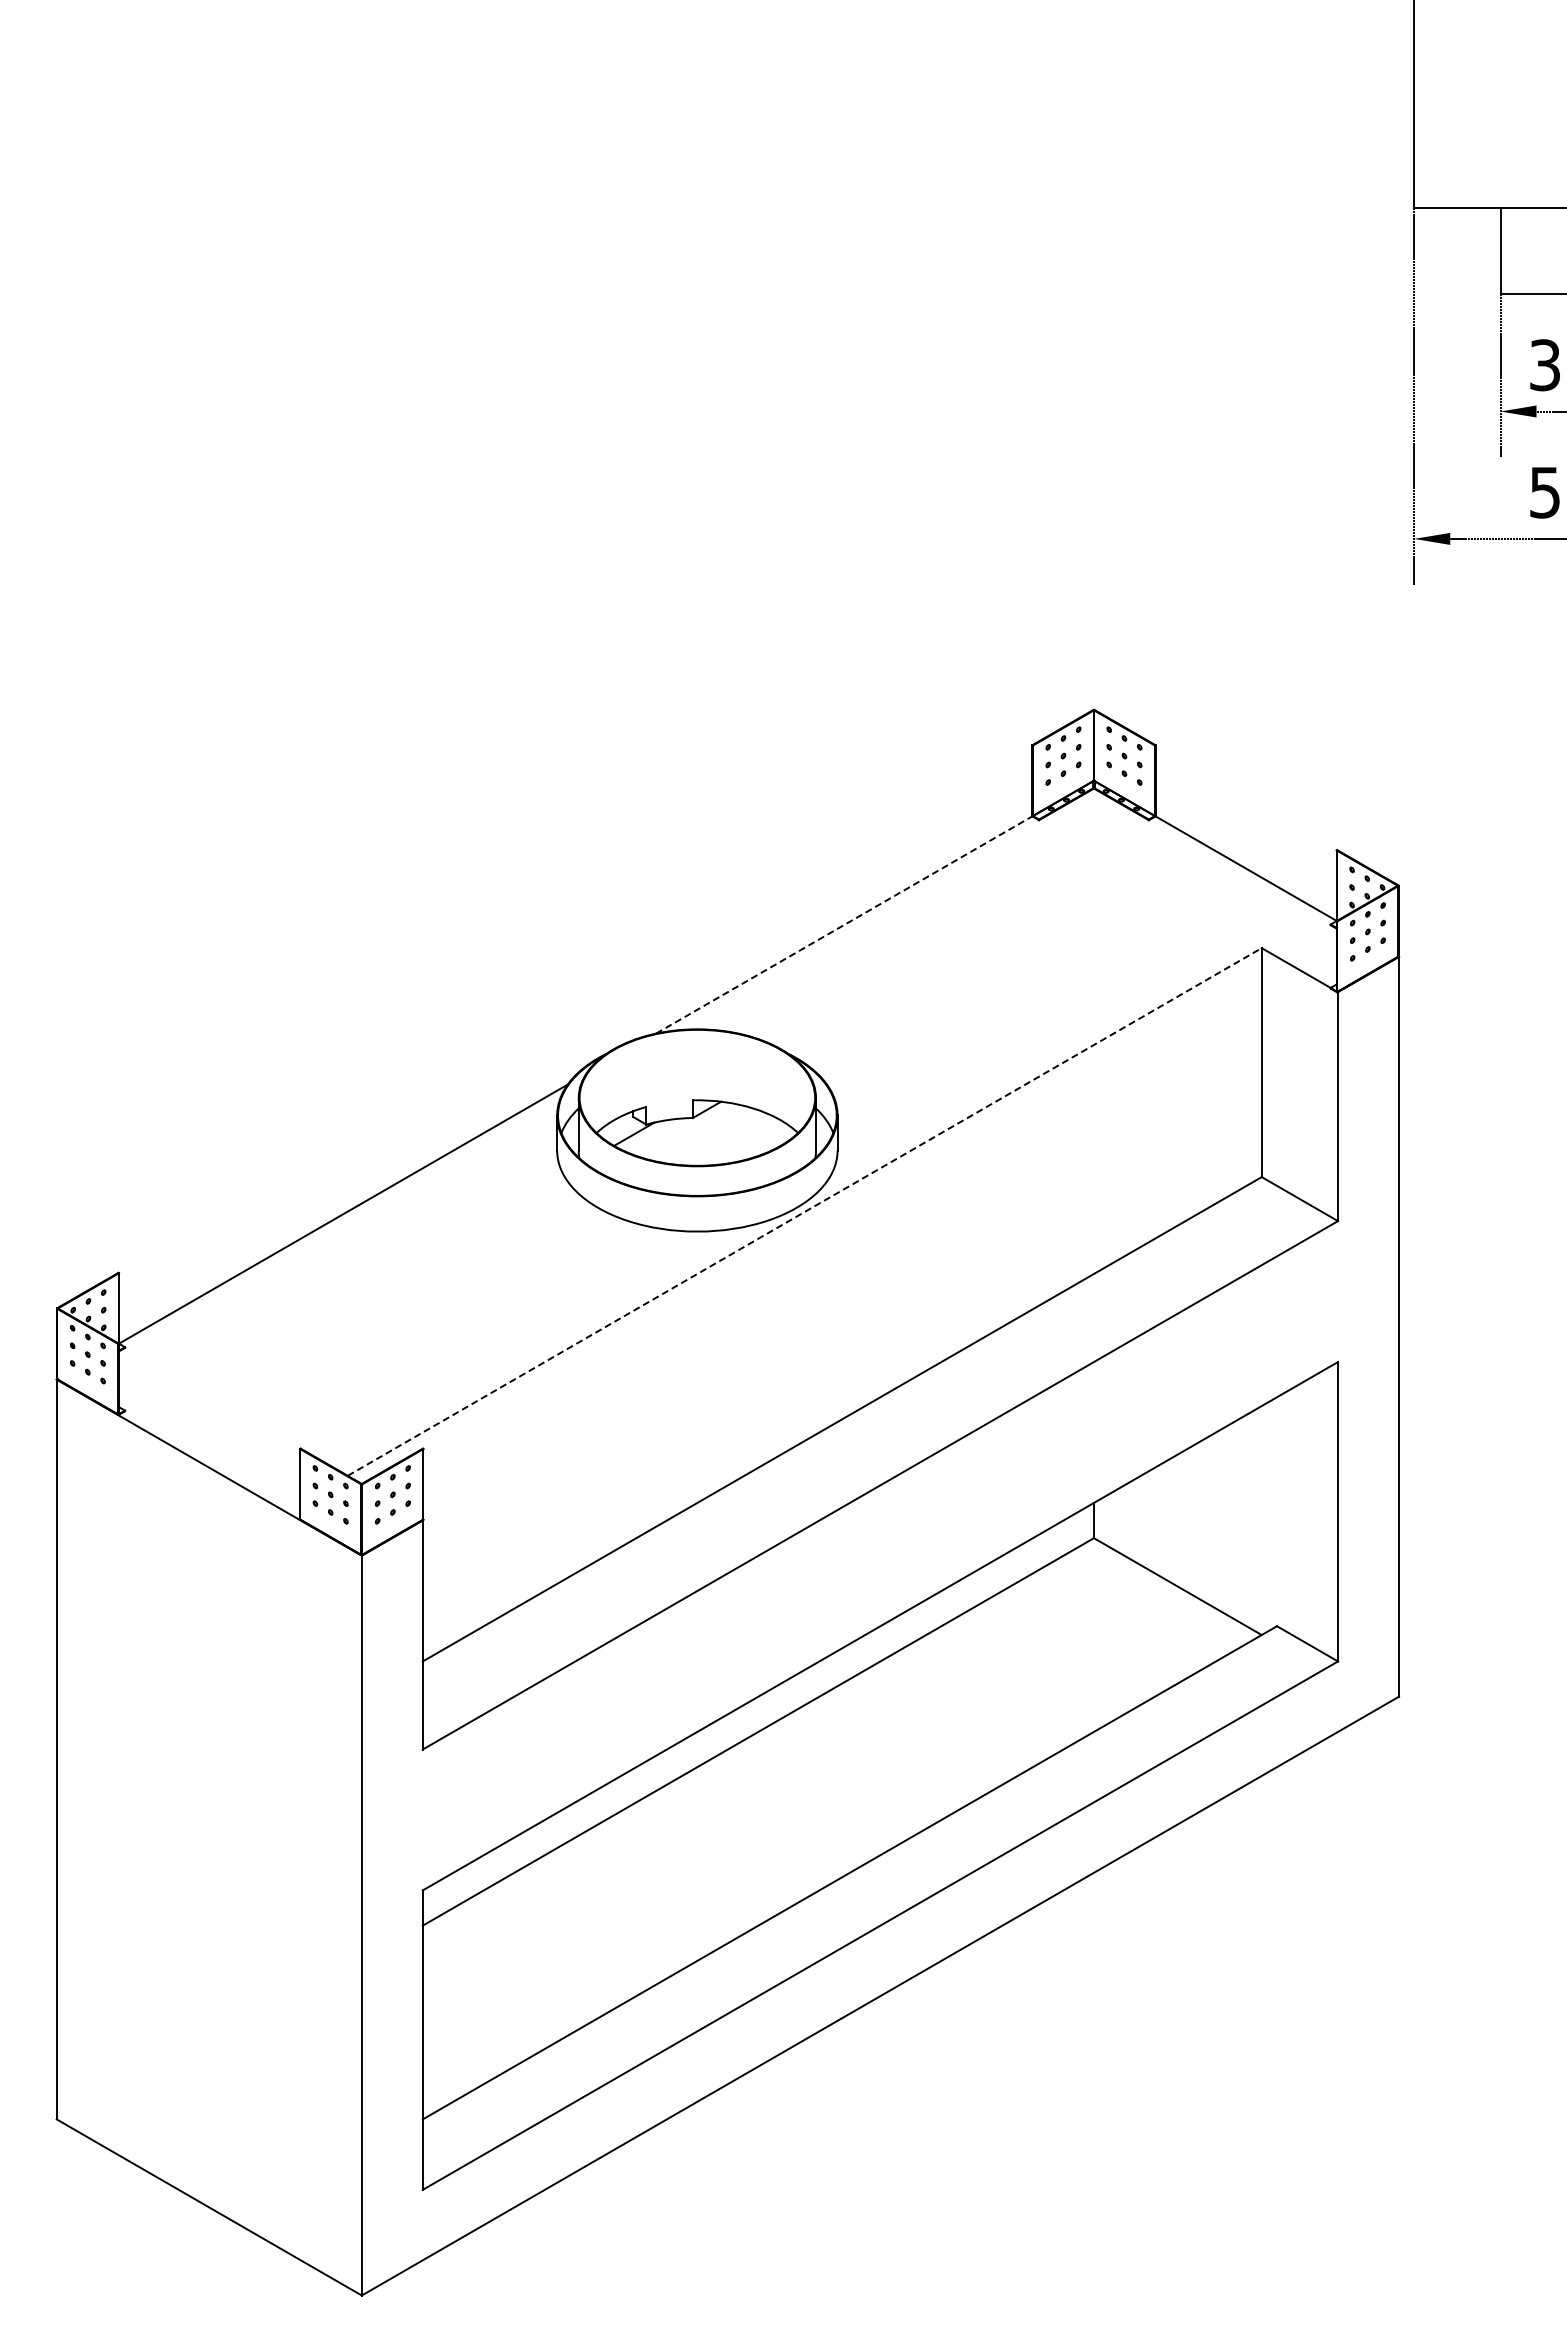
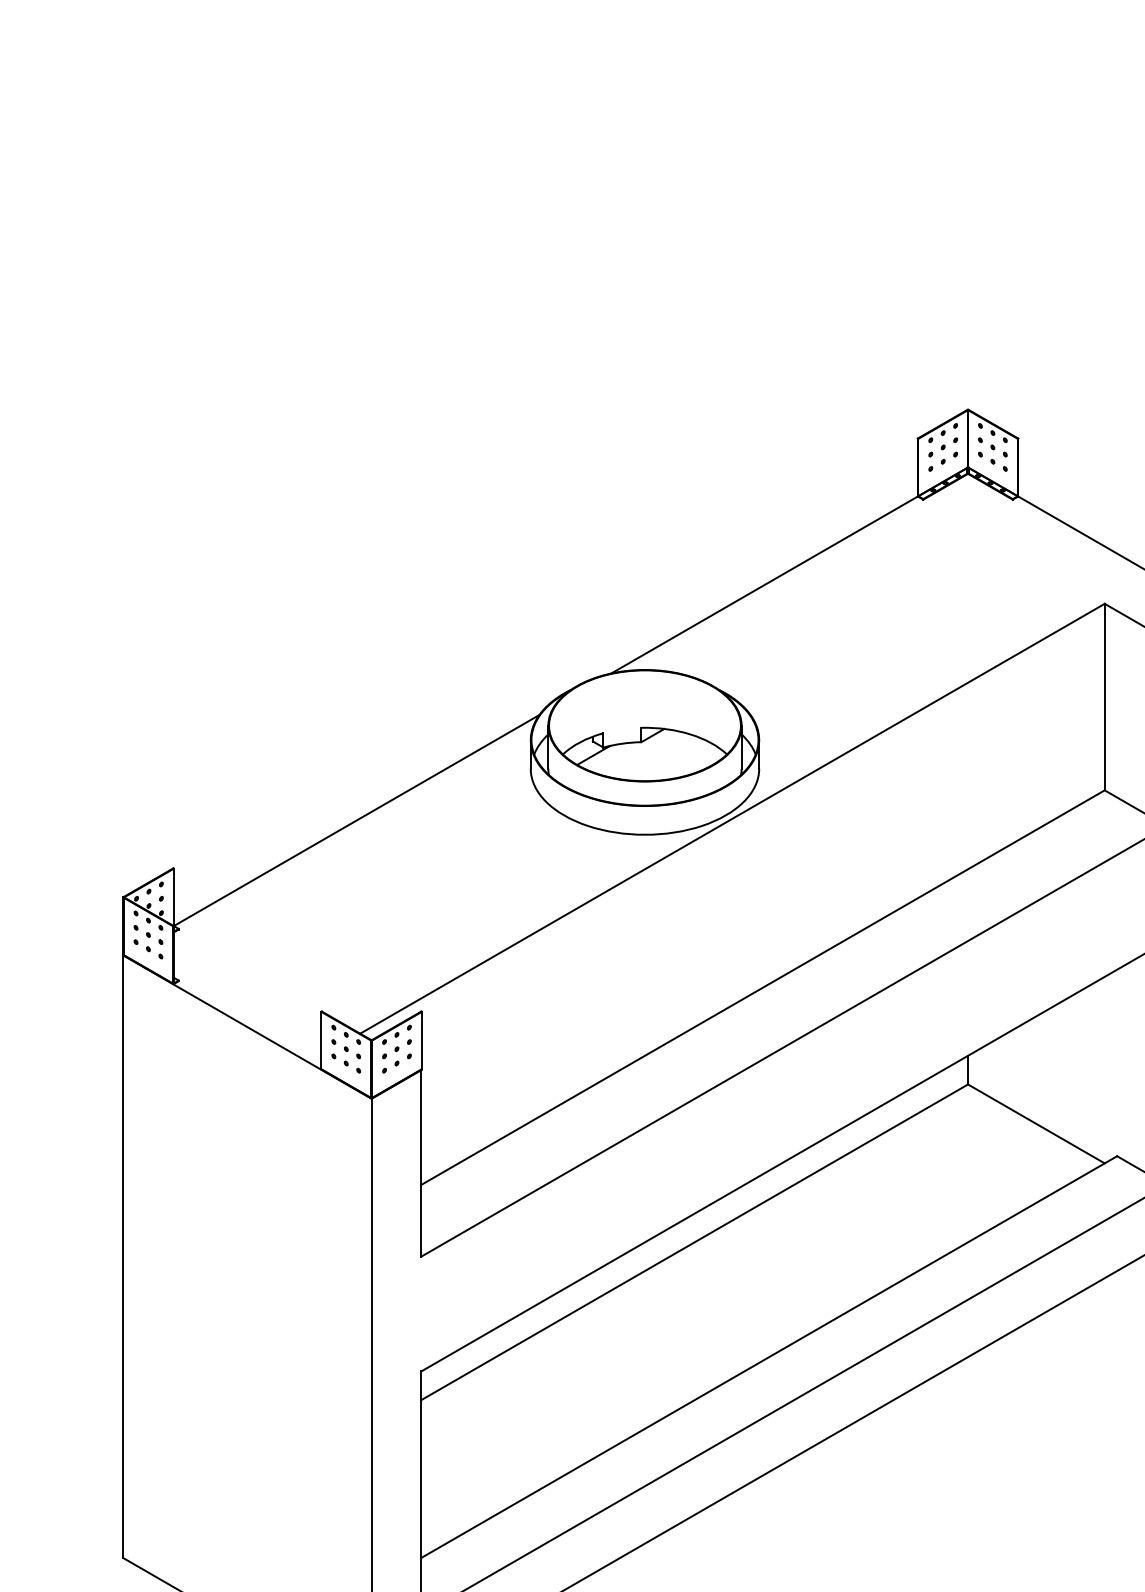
line: (844, 924) -> (764, 584), dashed -> solid
line: (804, 1211) -> (732, 818), dashed -> solid

